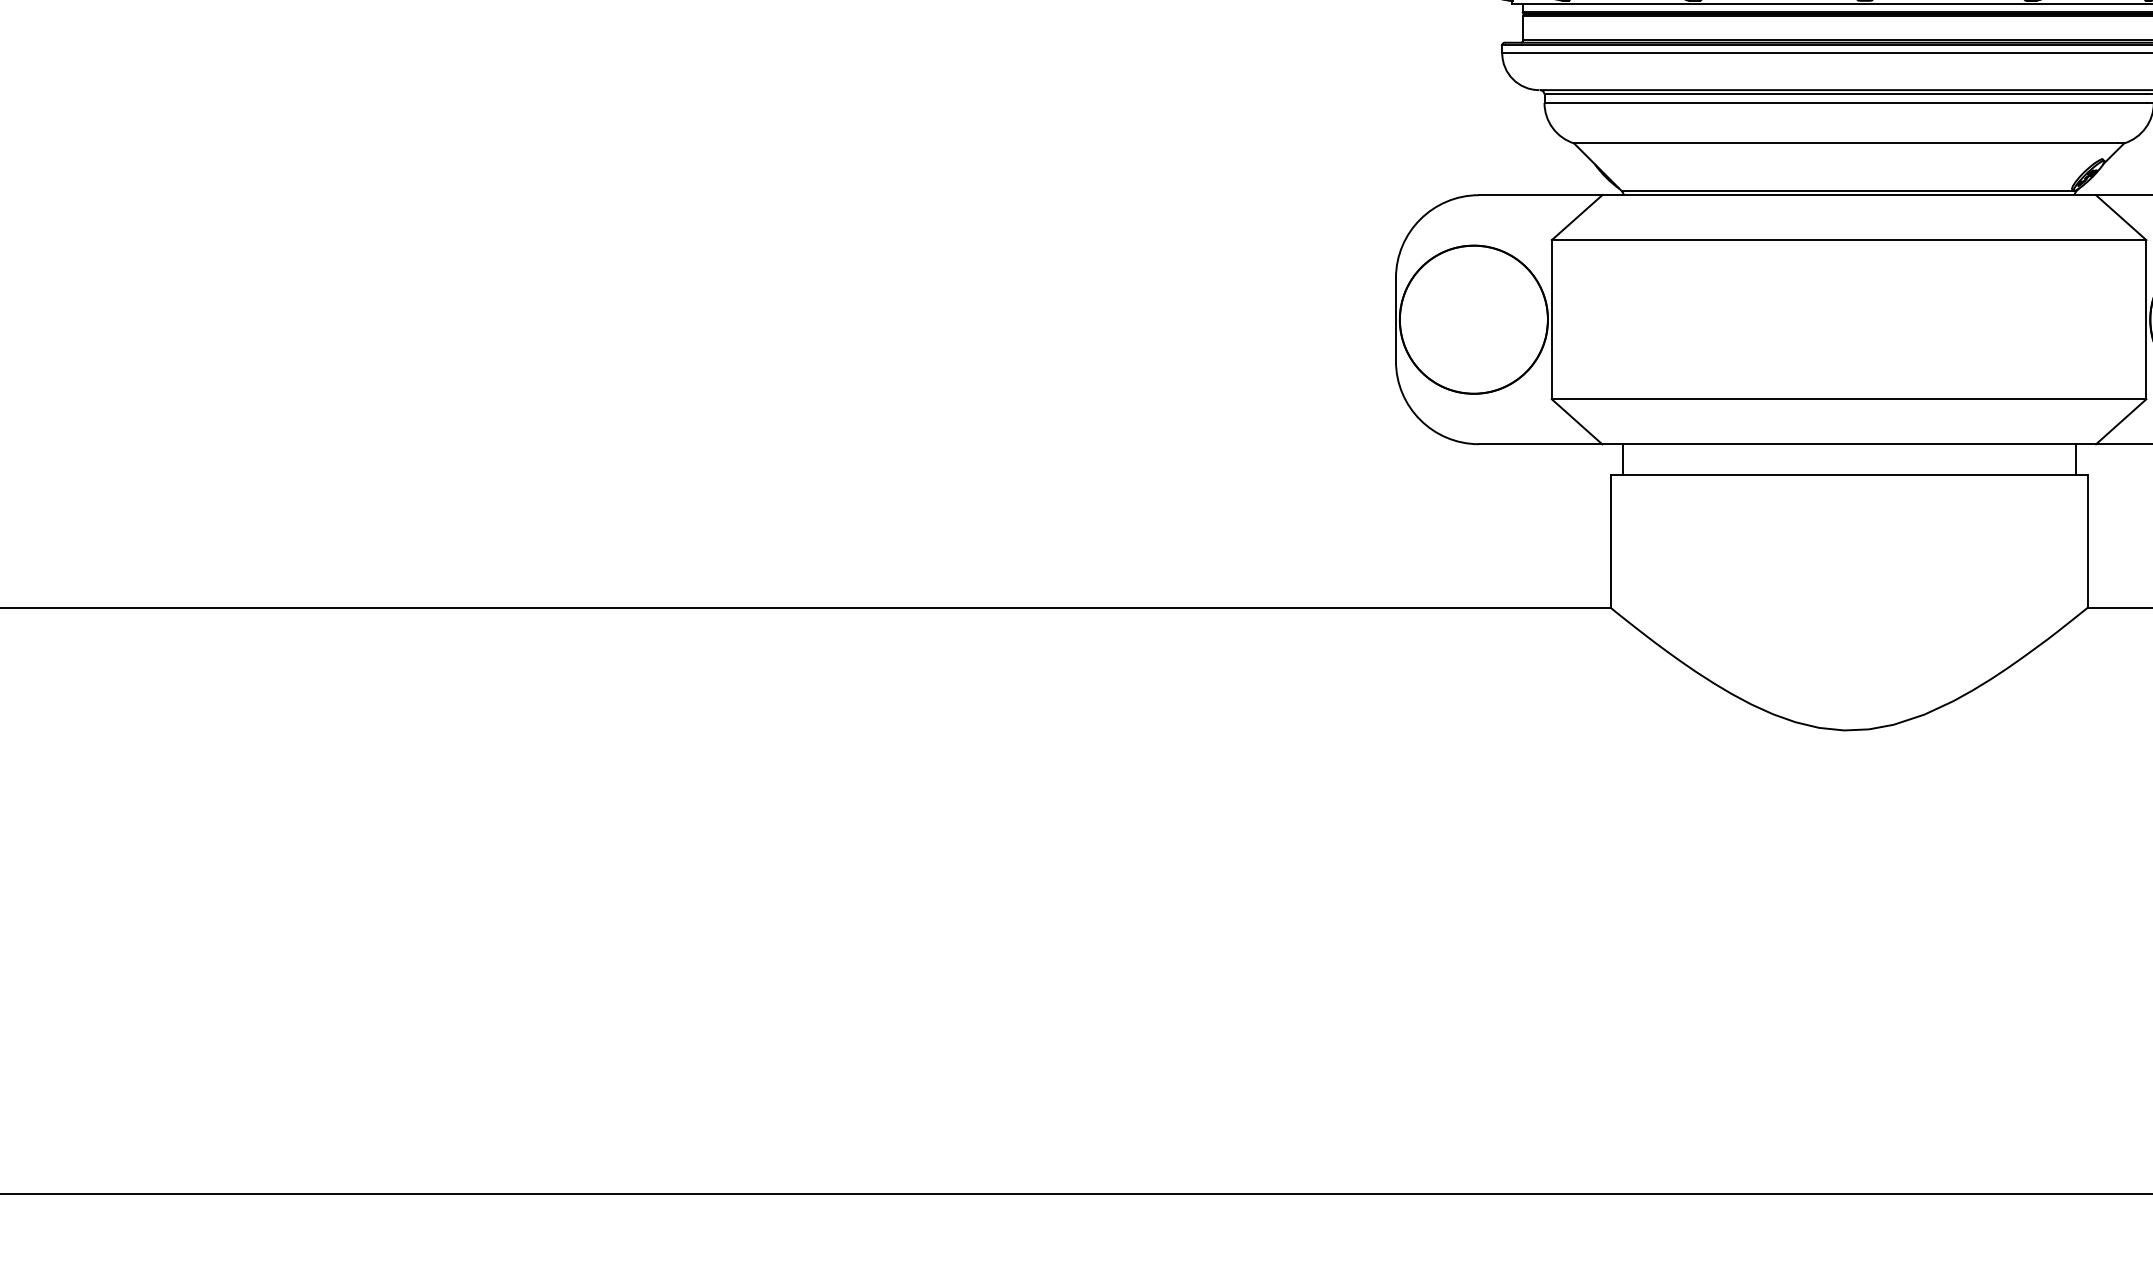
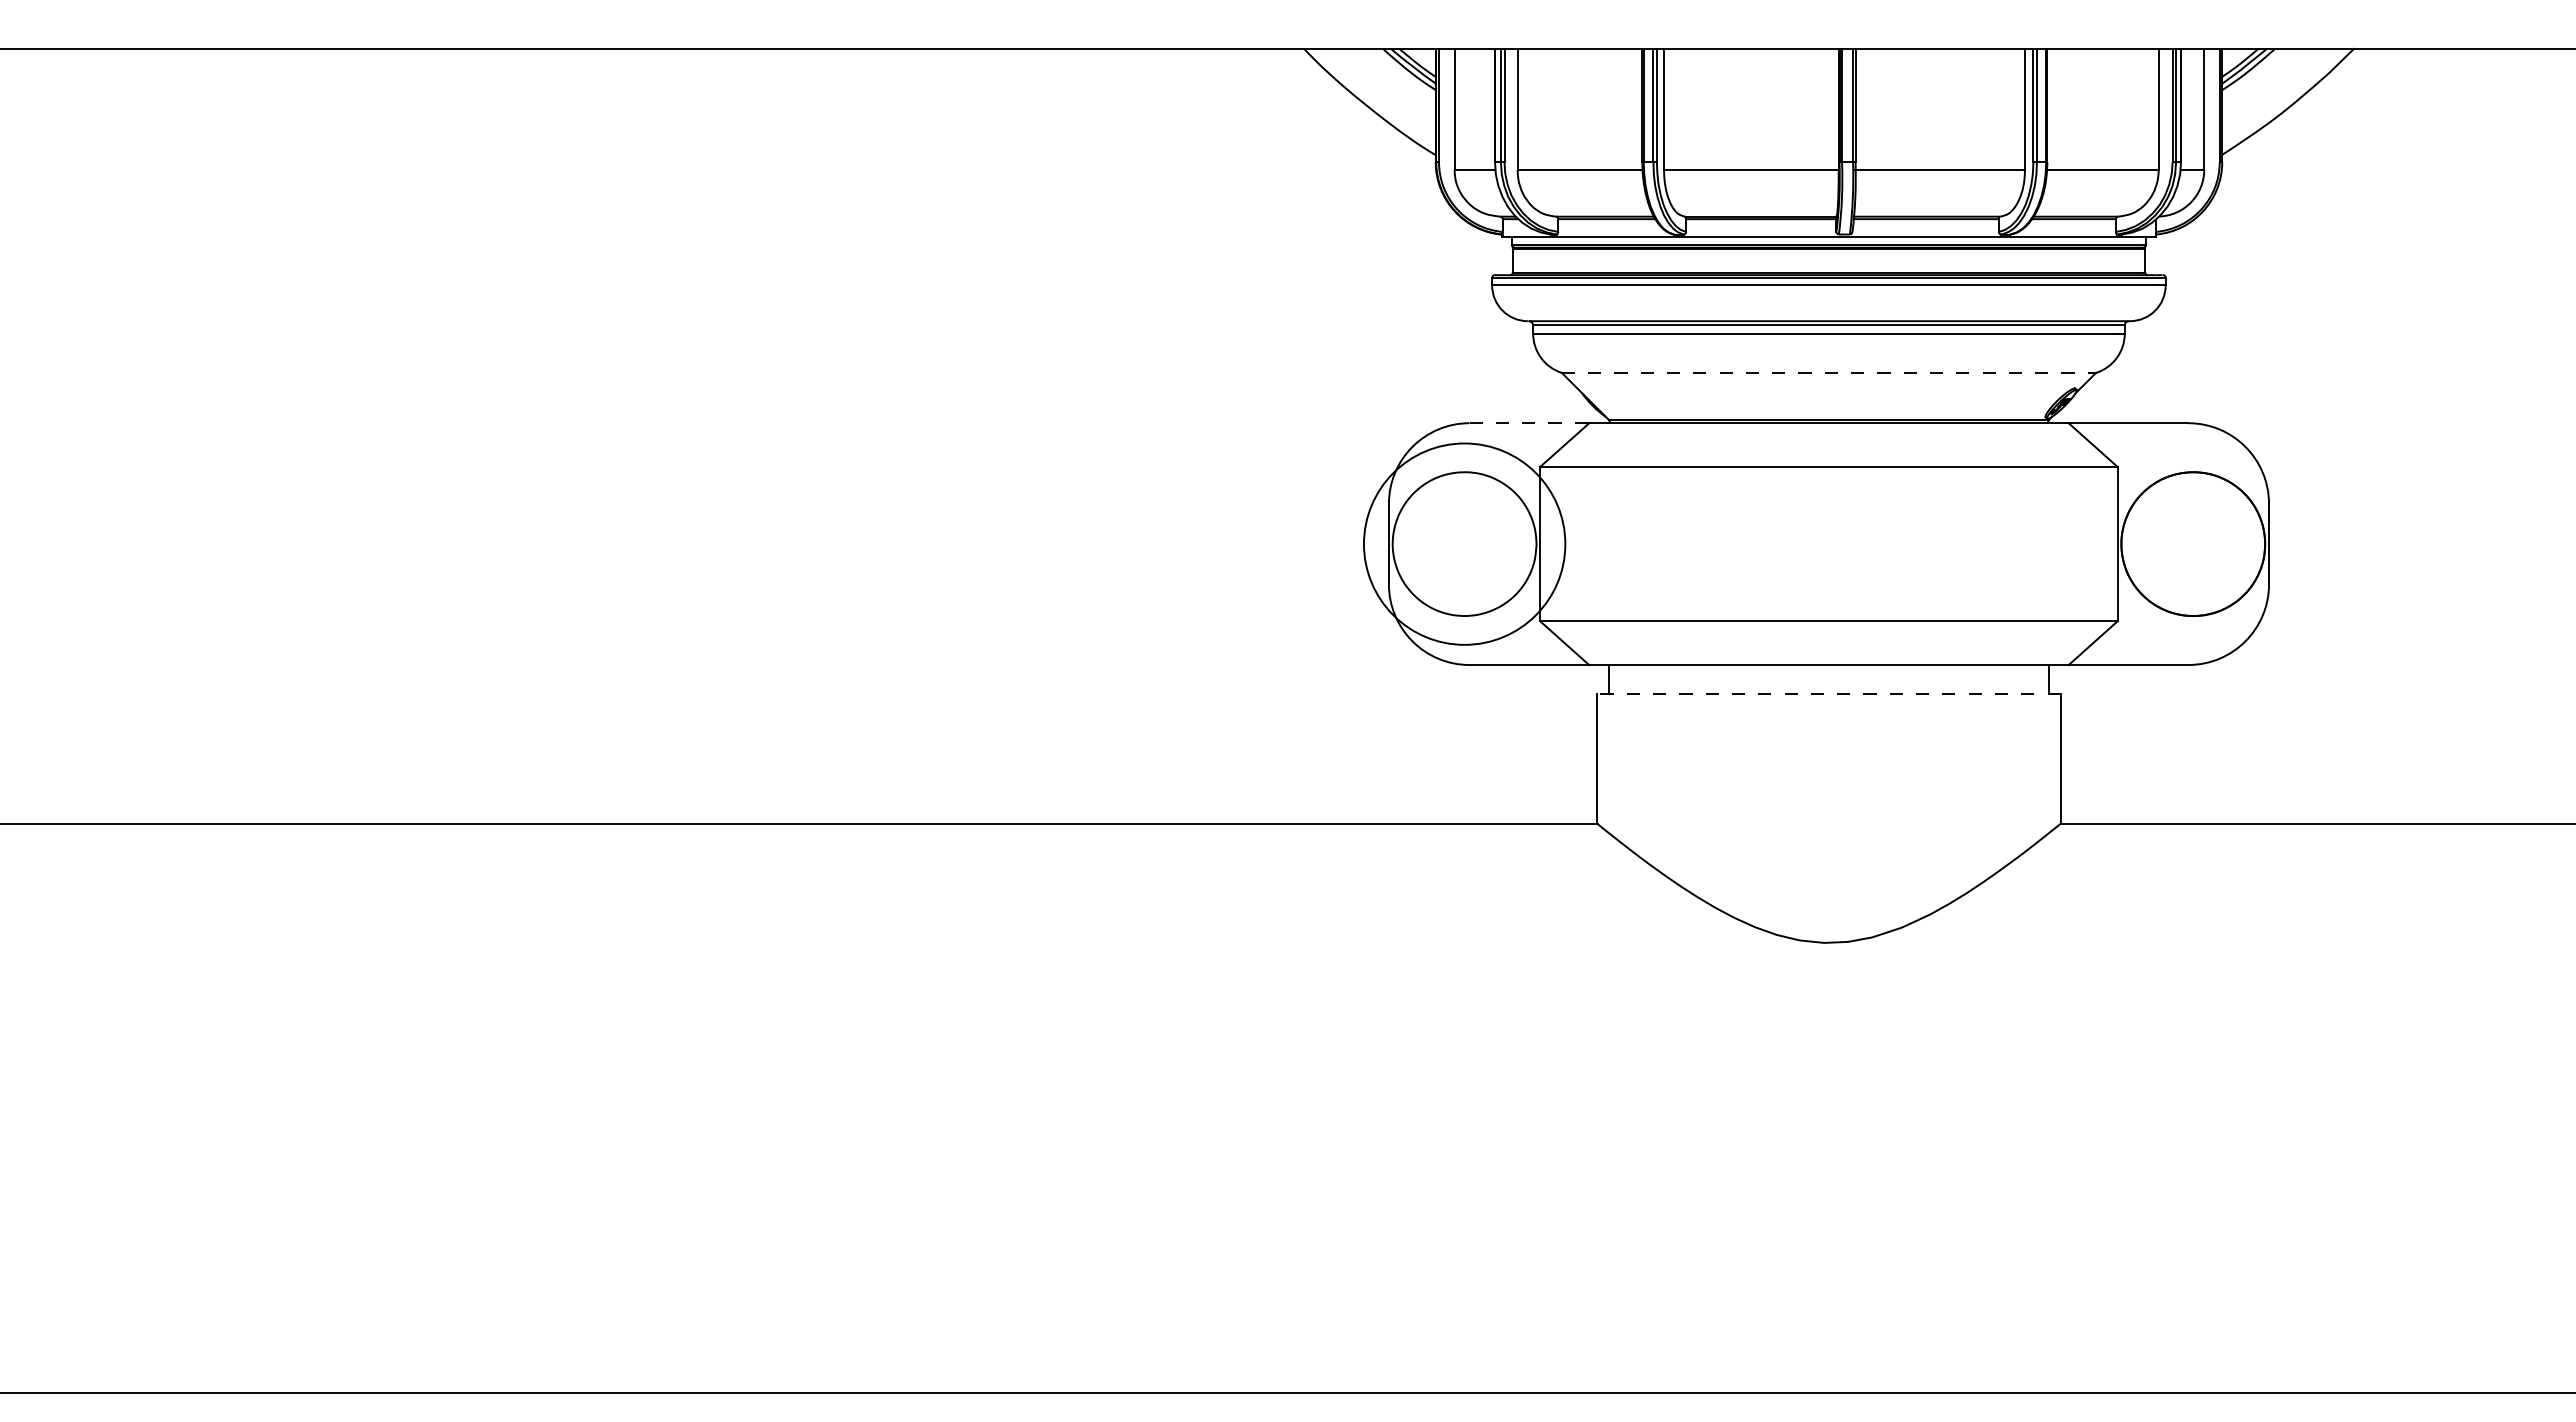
line: (1846, 142) -> (1826, 372), solid -> dashed
line: (1540, 195) -> (1529, 423), solid -> dashed
circle: (1473, 320) -> (1464, 544), size x1.4
line: (1848, 474) -> (1828, 694), solid -> dashed

